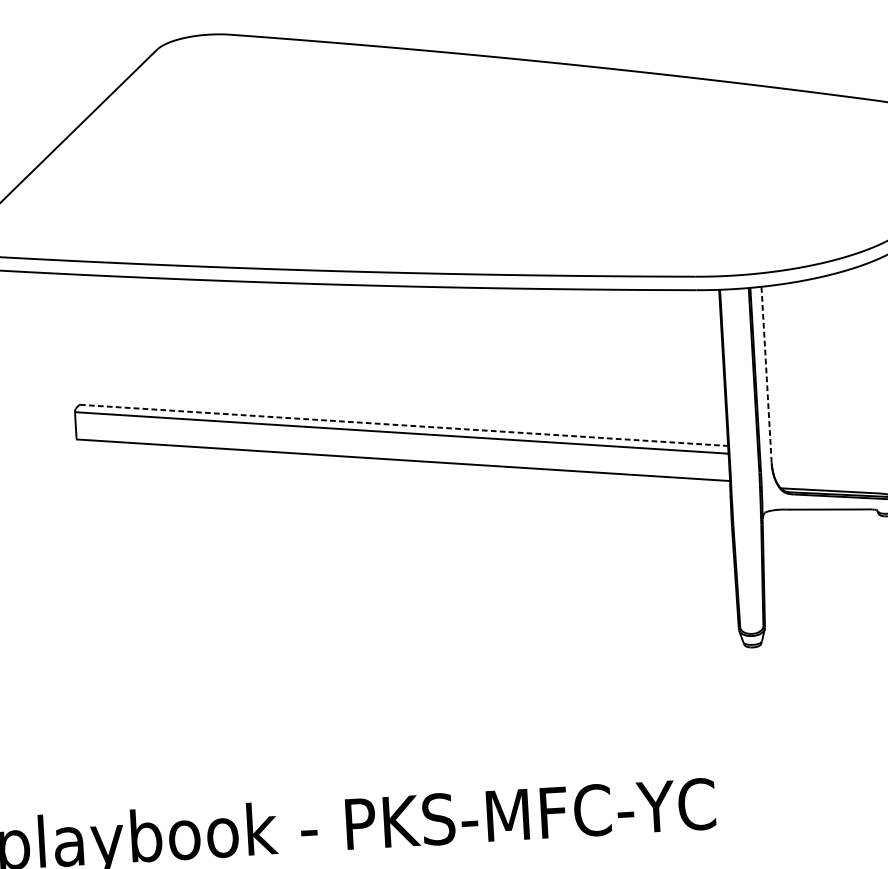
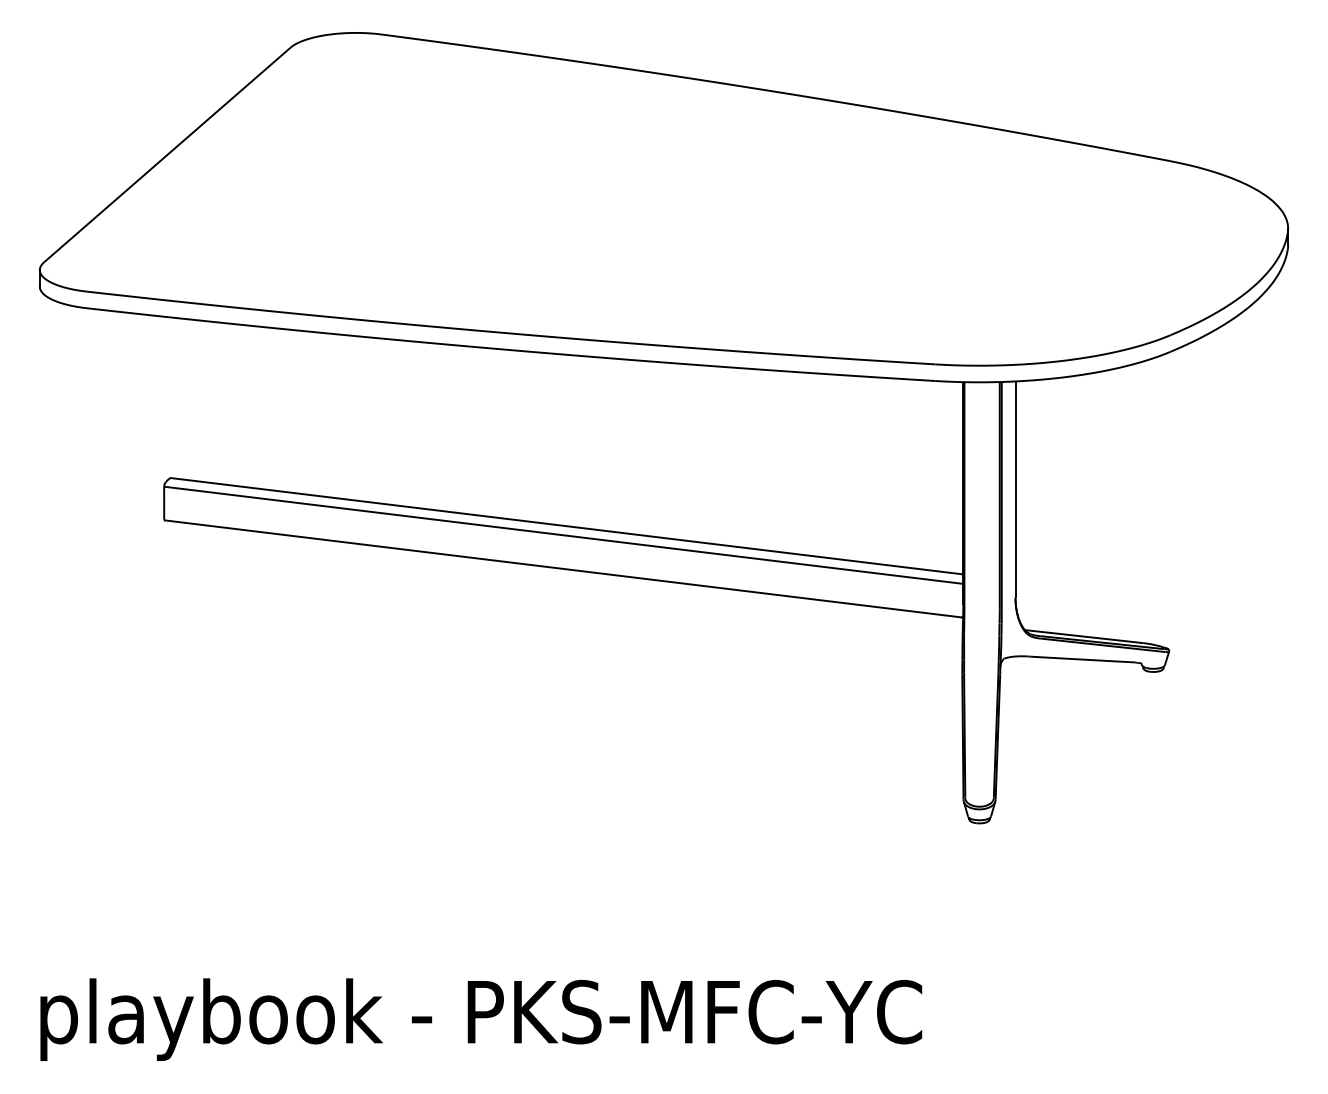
line: (766, 374) -> (1015, 489), dashed -> solid
line: (404, 425) -> (567, 526), dashed -> solid

